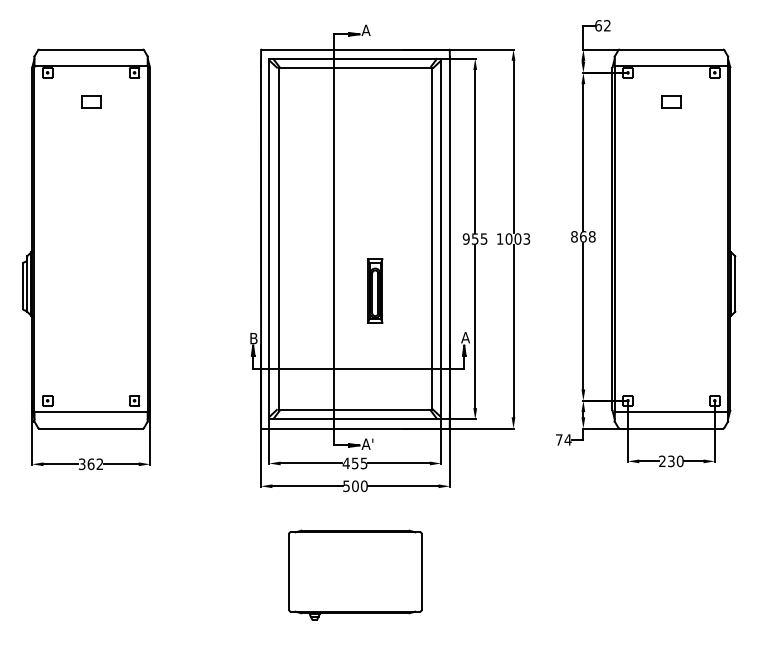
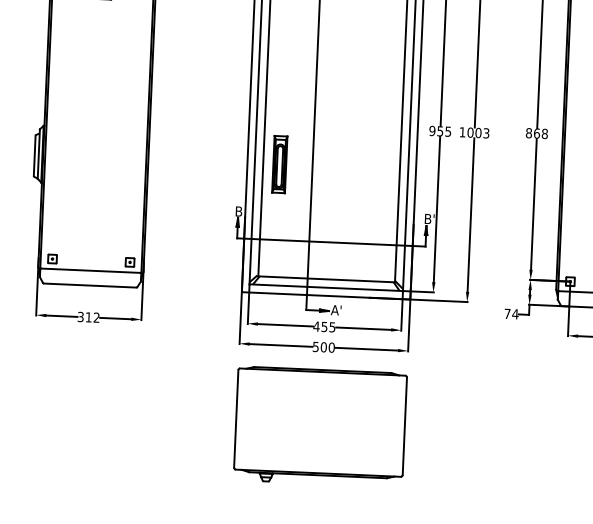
part: (375, 290) -> (280, 164), moved
text: (466, 337) -> (428, 218), A -> B'
text: (90, 464) -> (88, 317), 362 -> 312
part: (355, 574) -> (320, 426), size x1.43

